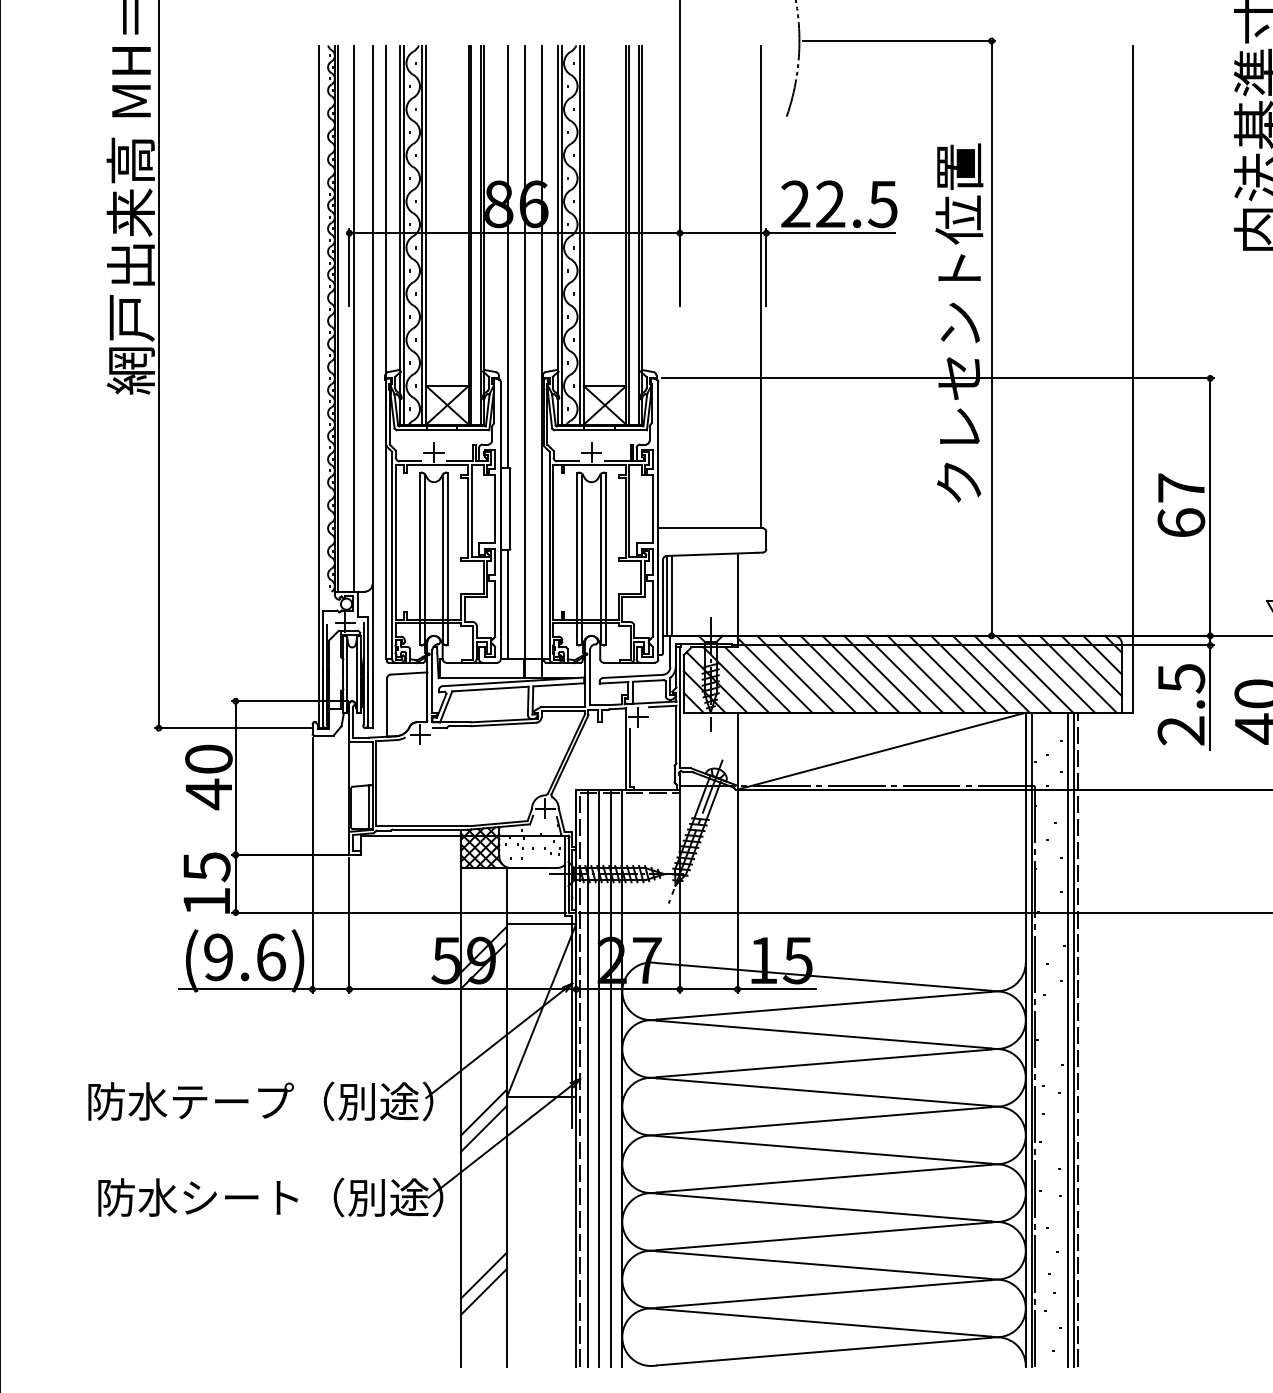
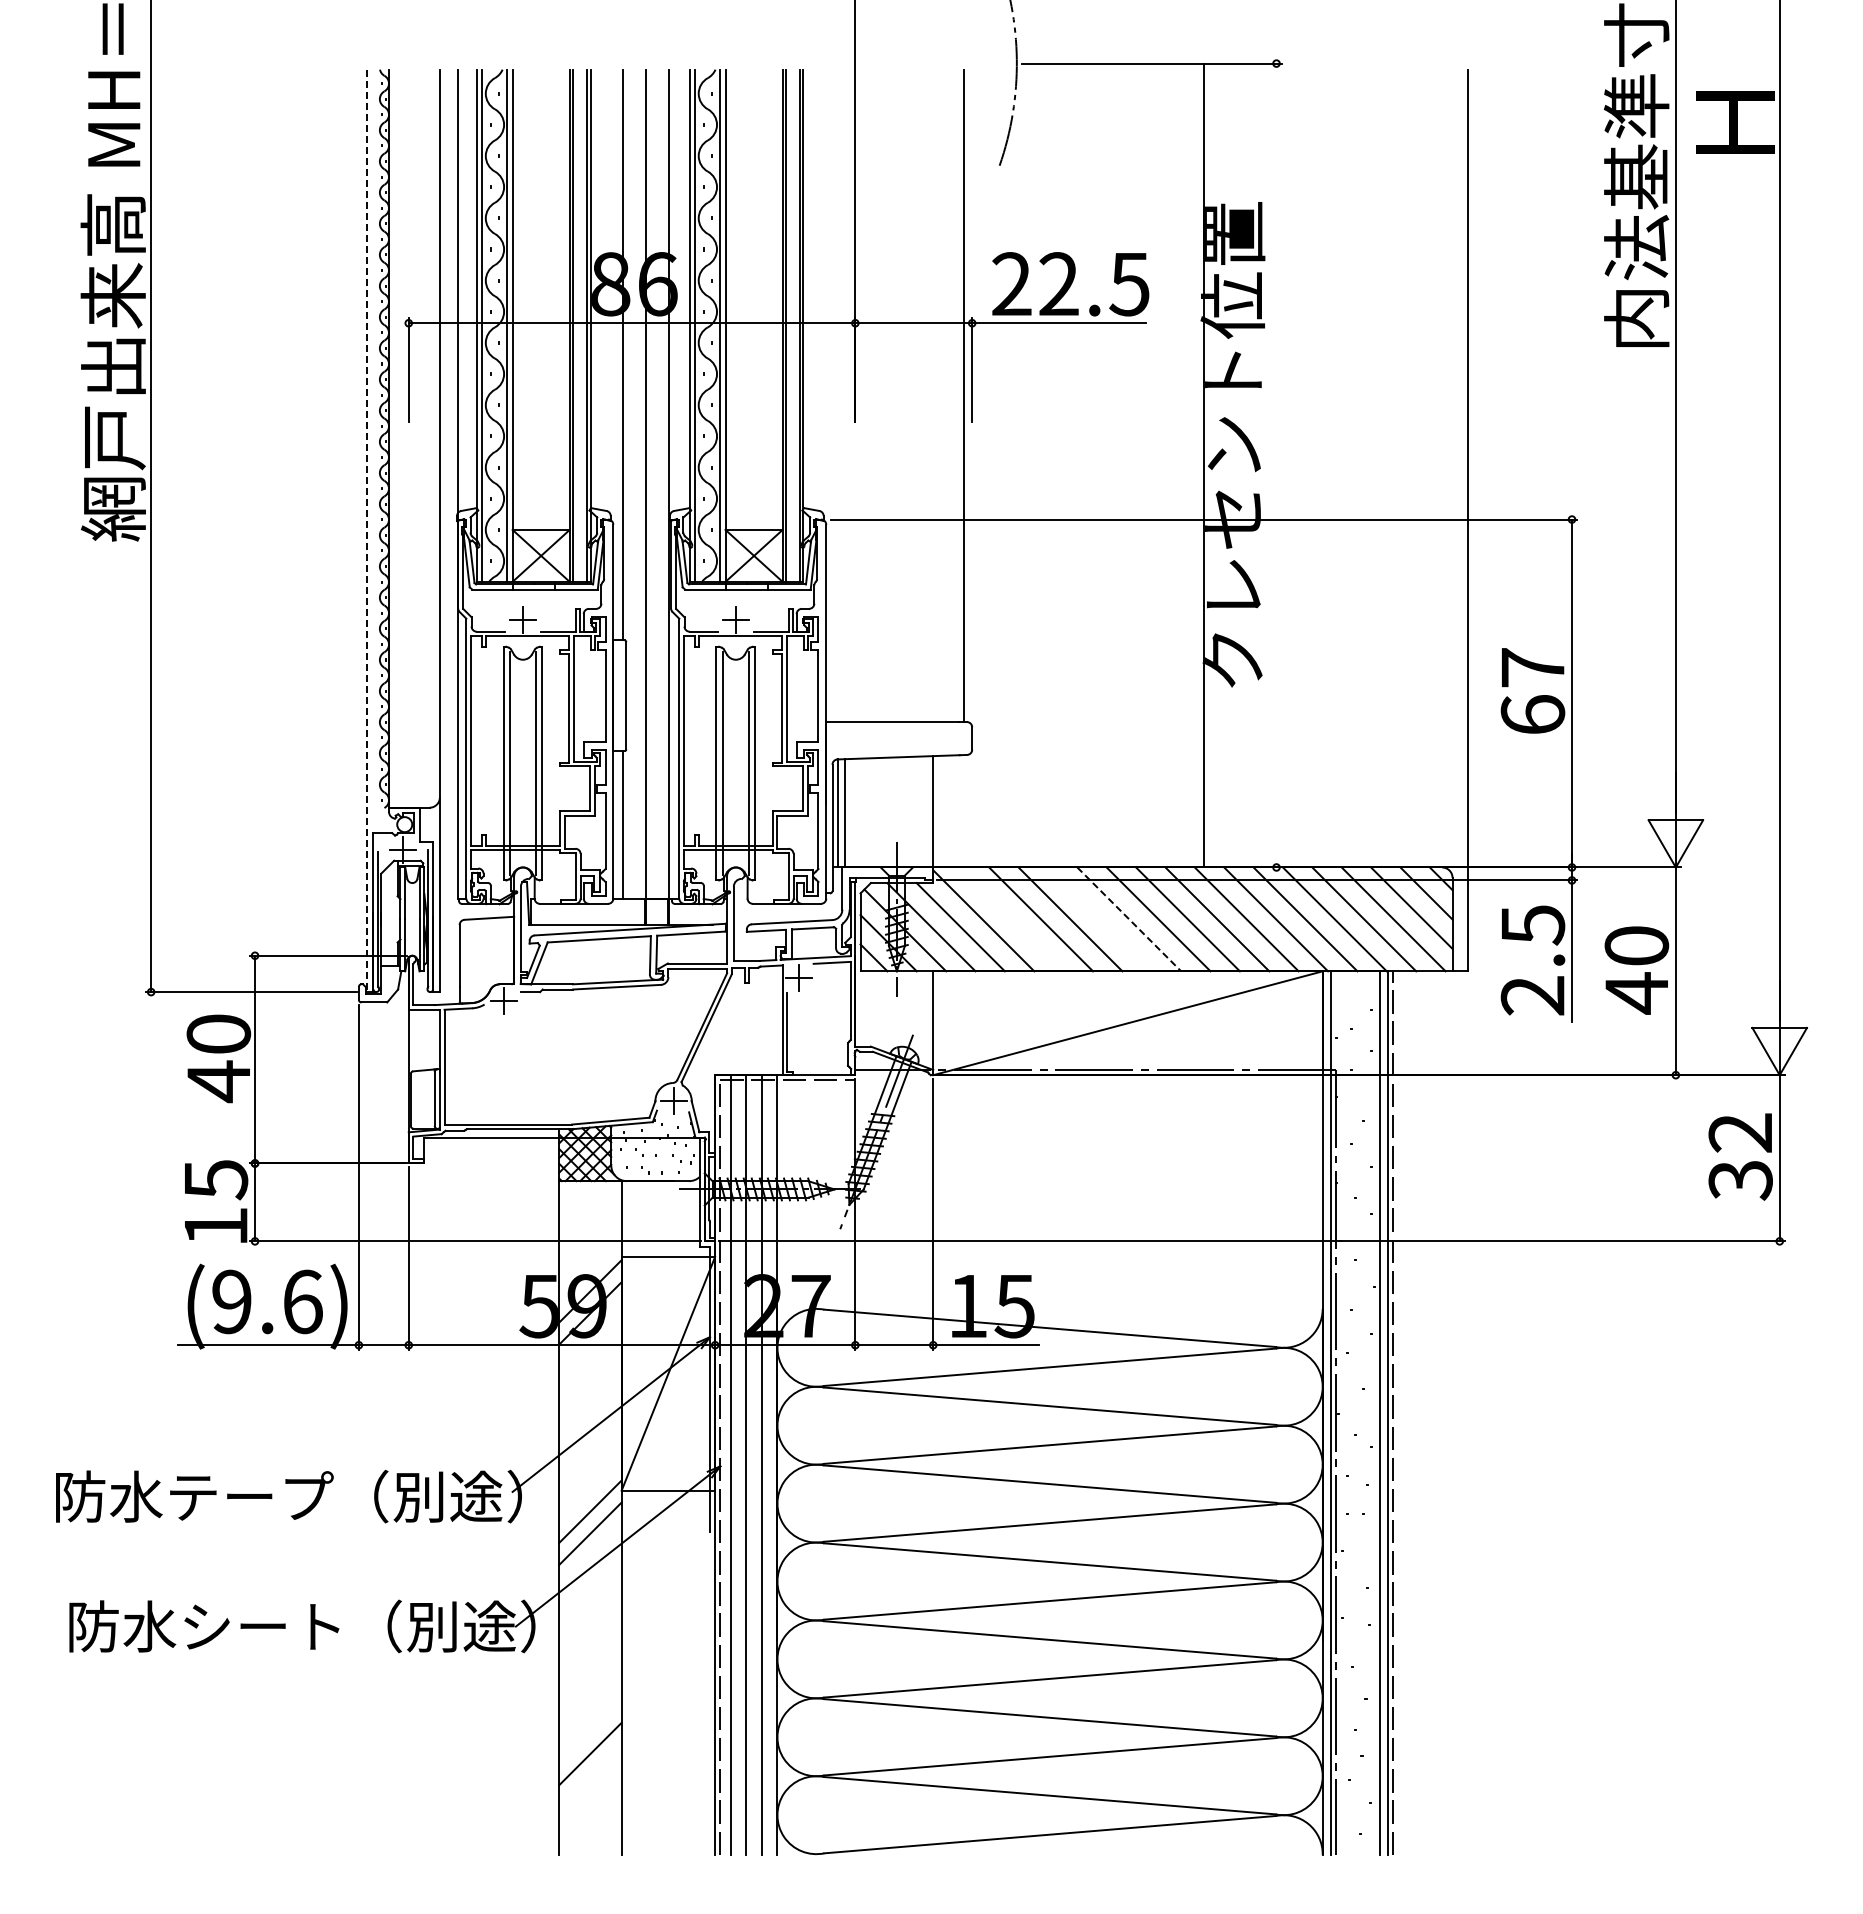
line: (338, 318) -> (393, 438), removed
line: (353, 318) -> (414, 438), removed
line: (991, 338) -> (1203, 465), moved
line: (318, 387) -> (367, 531), solid -> dashed
line: (795, 674) -> (1011, 919), removed
line: (860, 674) -> (1099, 919), removed
line: (882, 674) -> (1129, 919), solid -> dashed
line: (483, 1275) -> (590, 1731), removed

